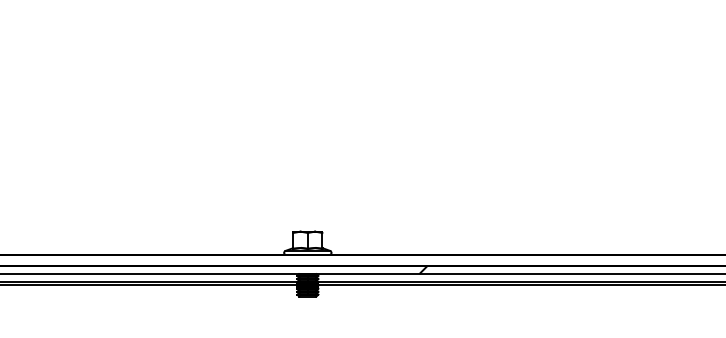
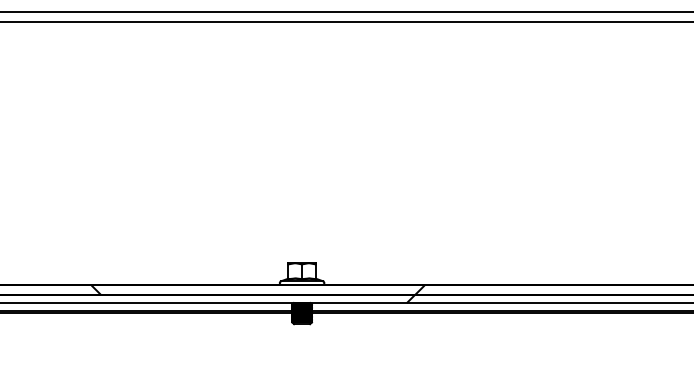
hatch: (260, 260) -> (257, 290), added

